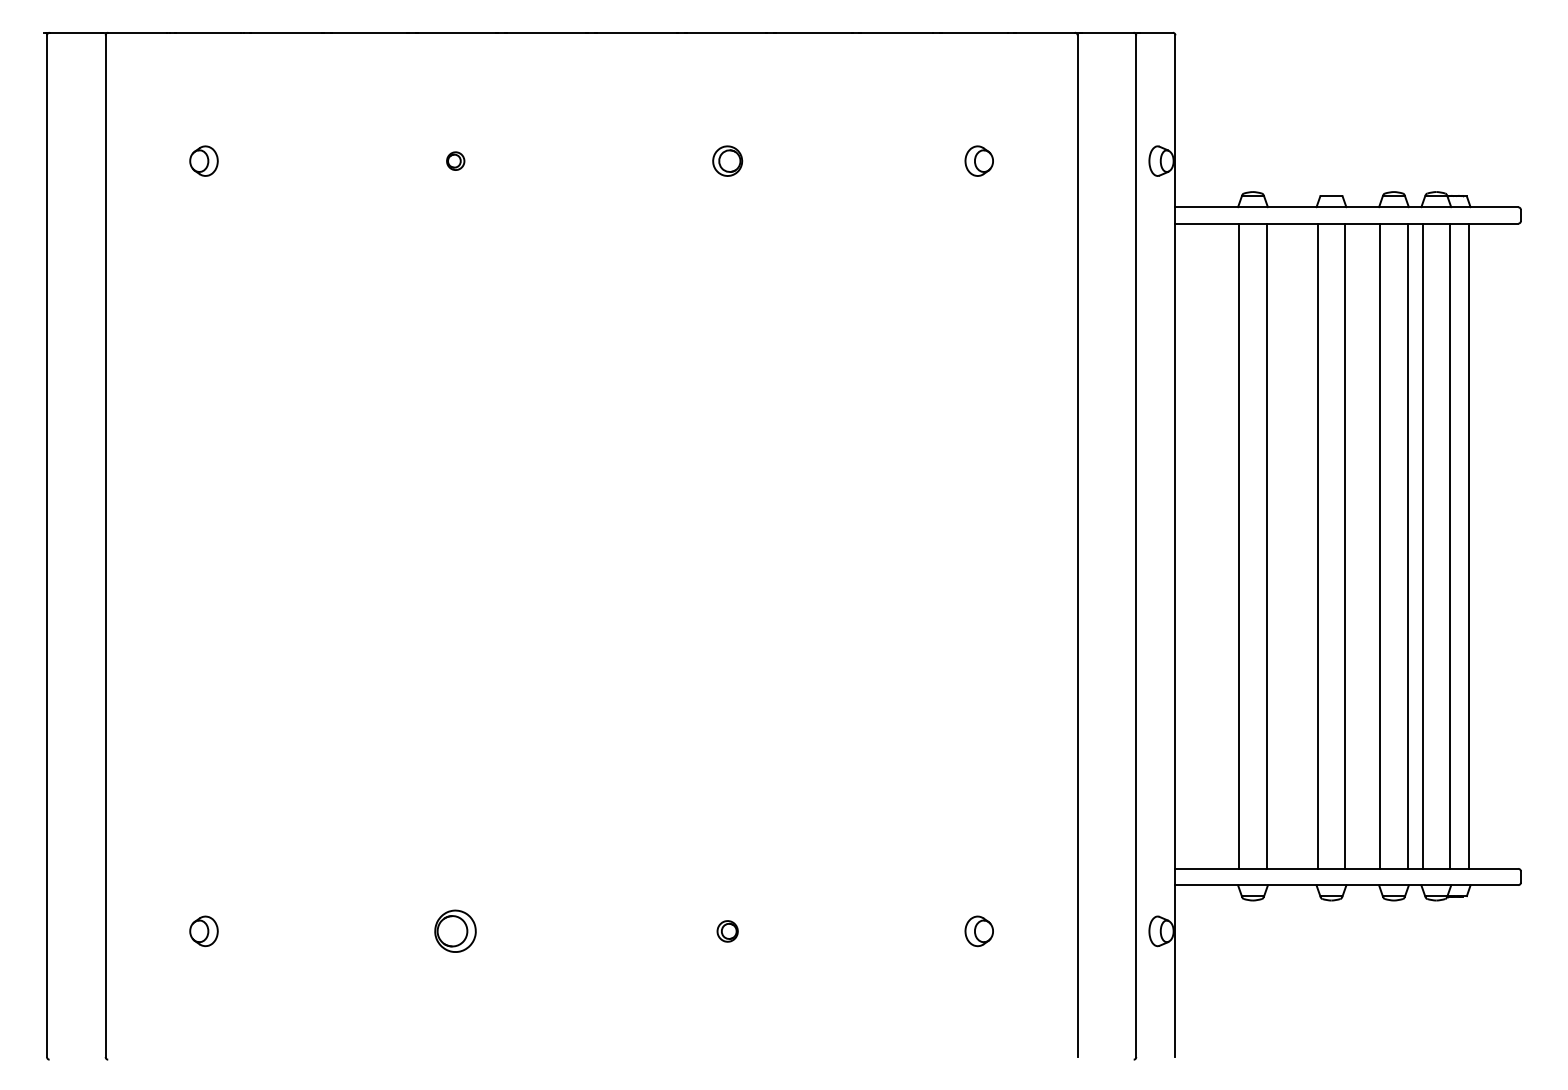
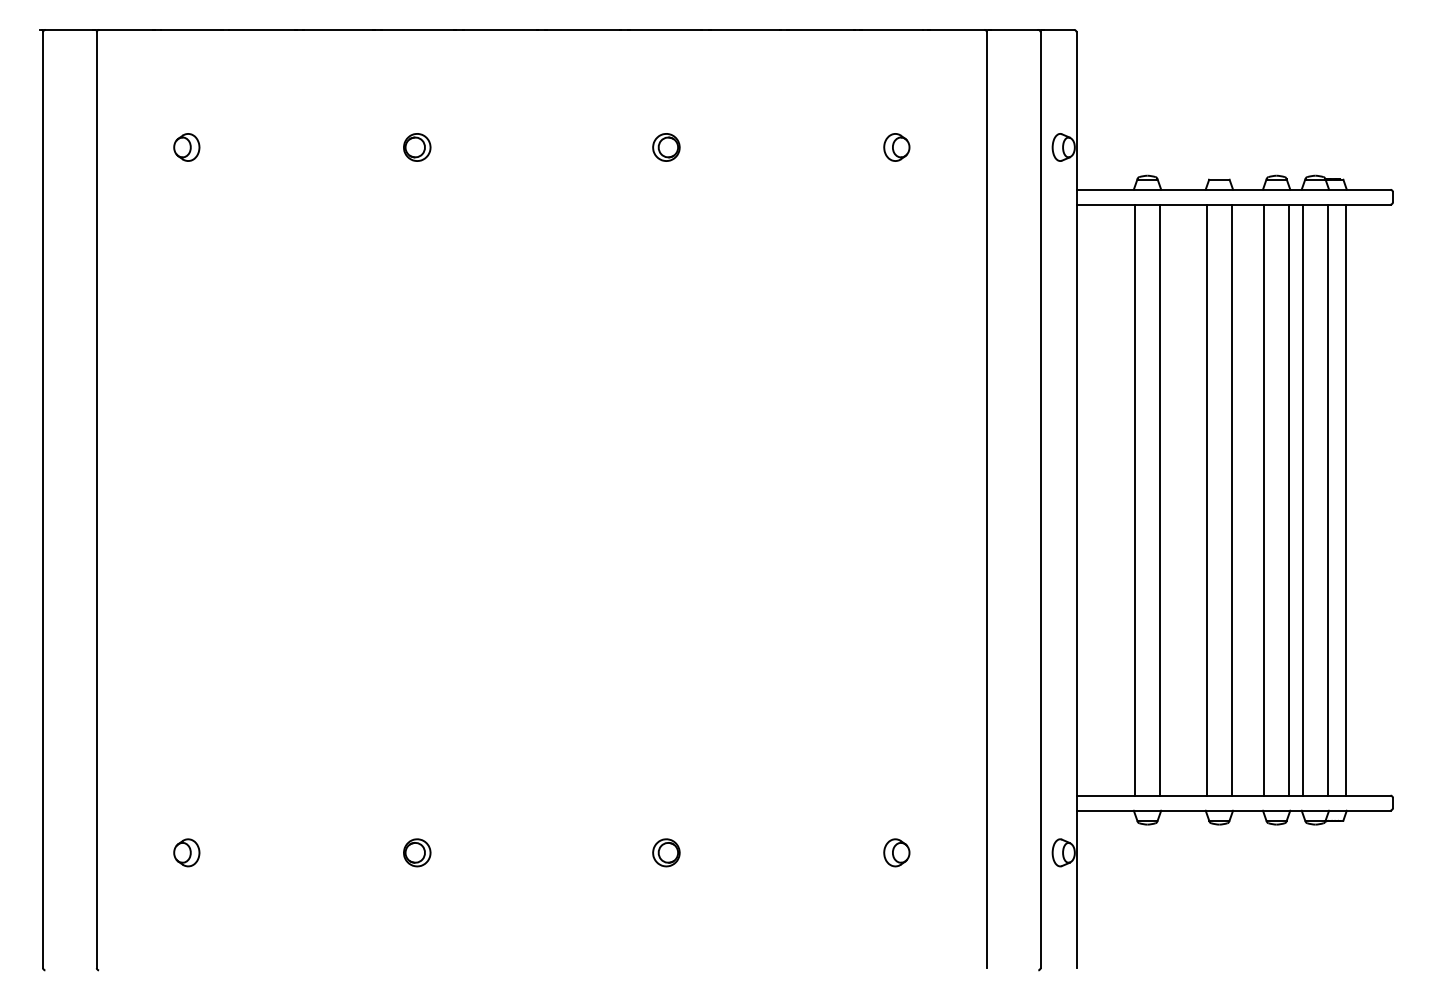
part: (455, 161) -> (417, 147), size x1.67
part: (455, 930) -> (417, 852), size x0.71
part: (727, 930) -> (666, 852), size x1.43

